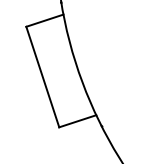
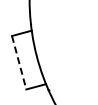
line: (43, 76) -> (19, 62), solid -> dashed

